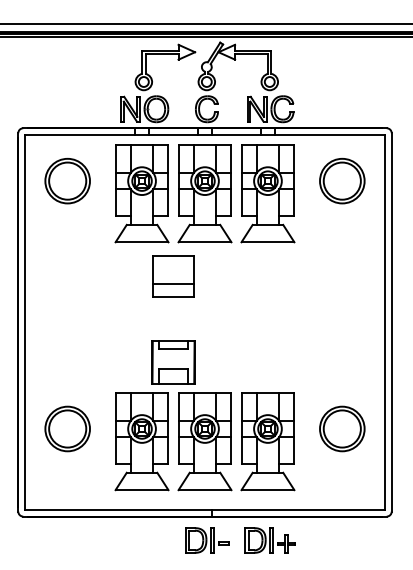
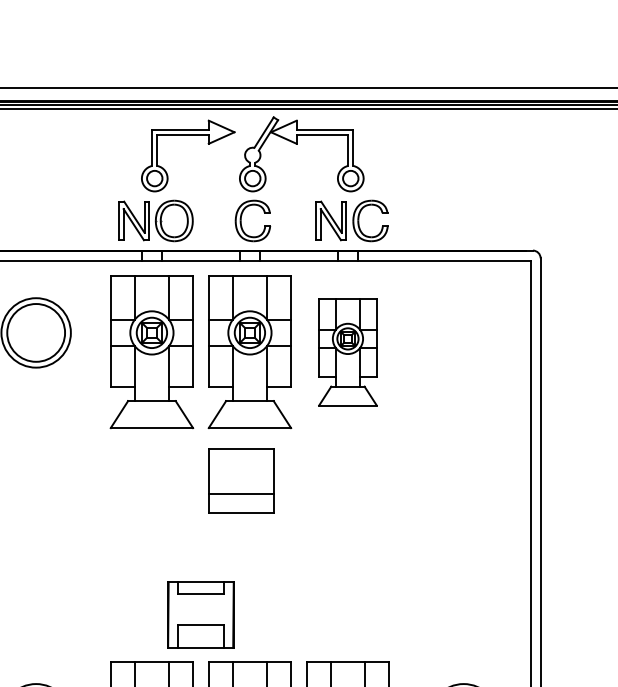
part: (342, 181) -> (463, 333), removed
part: (267, 193) -> (347, 352), size x0.7
part: (173, 276) -> (241, 481), moved

